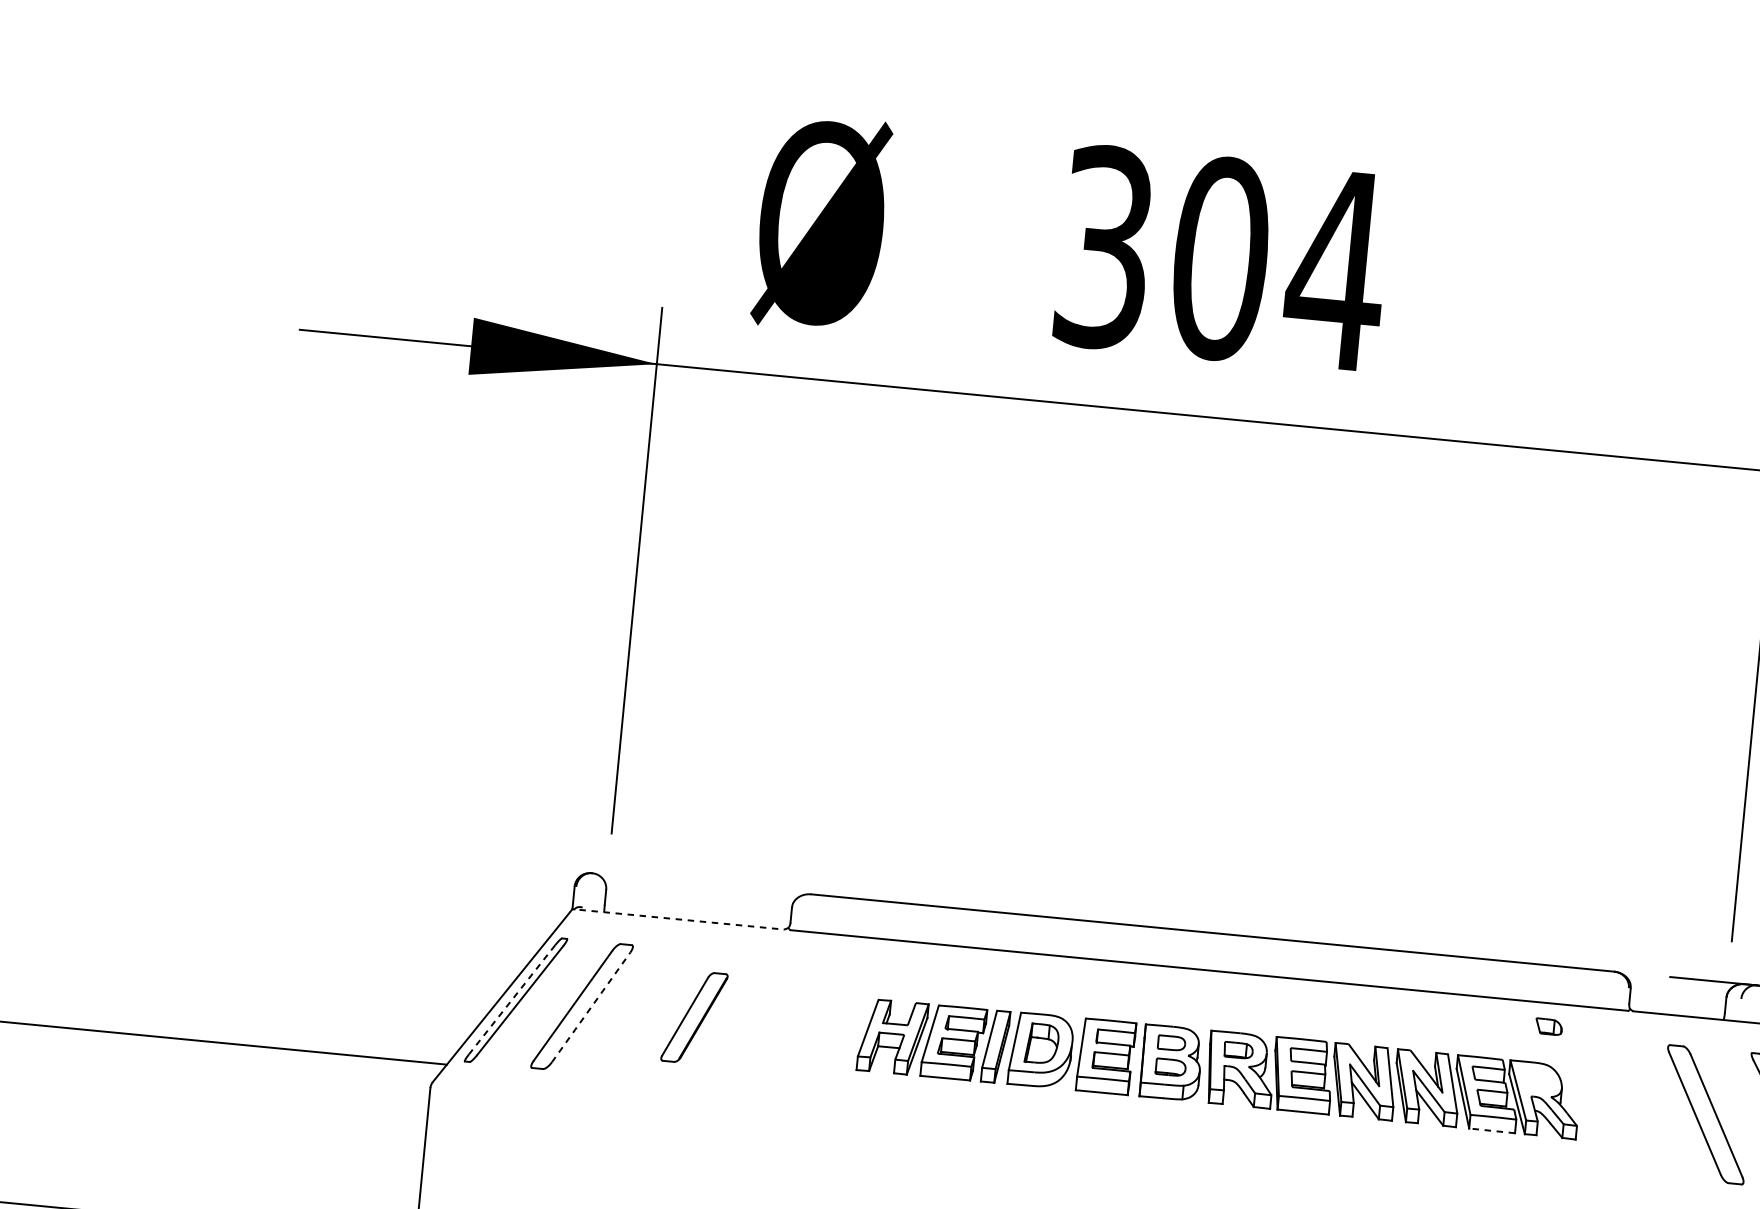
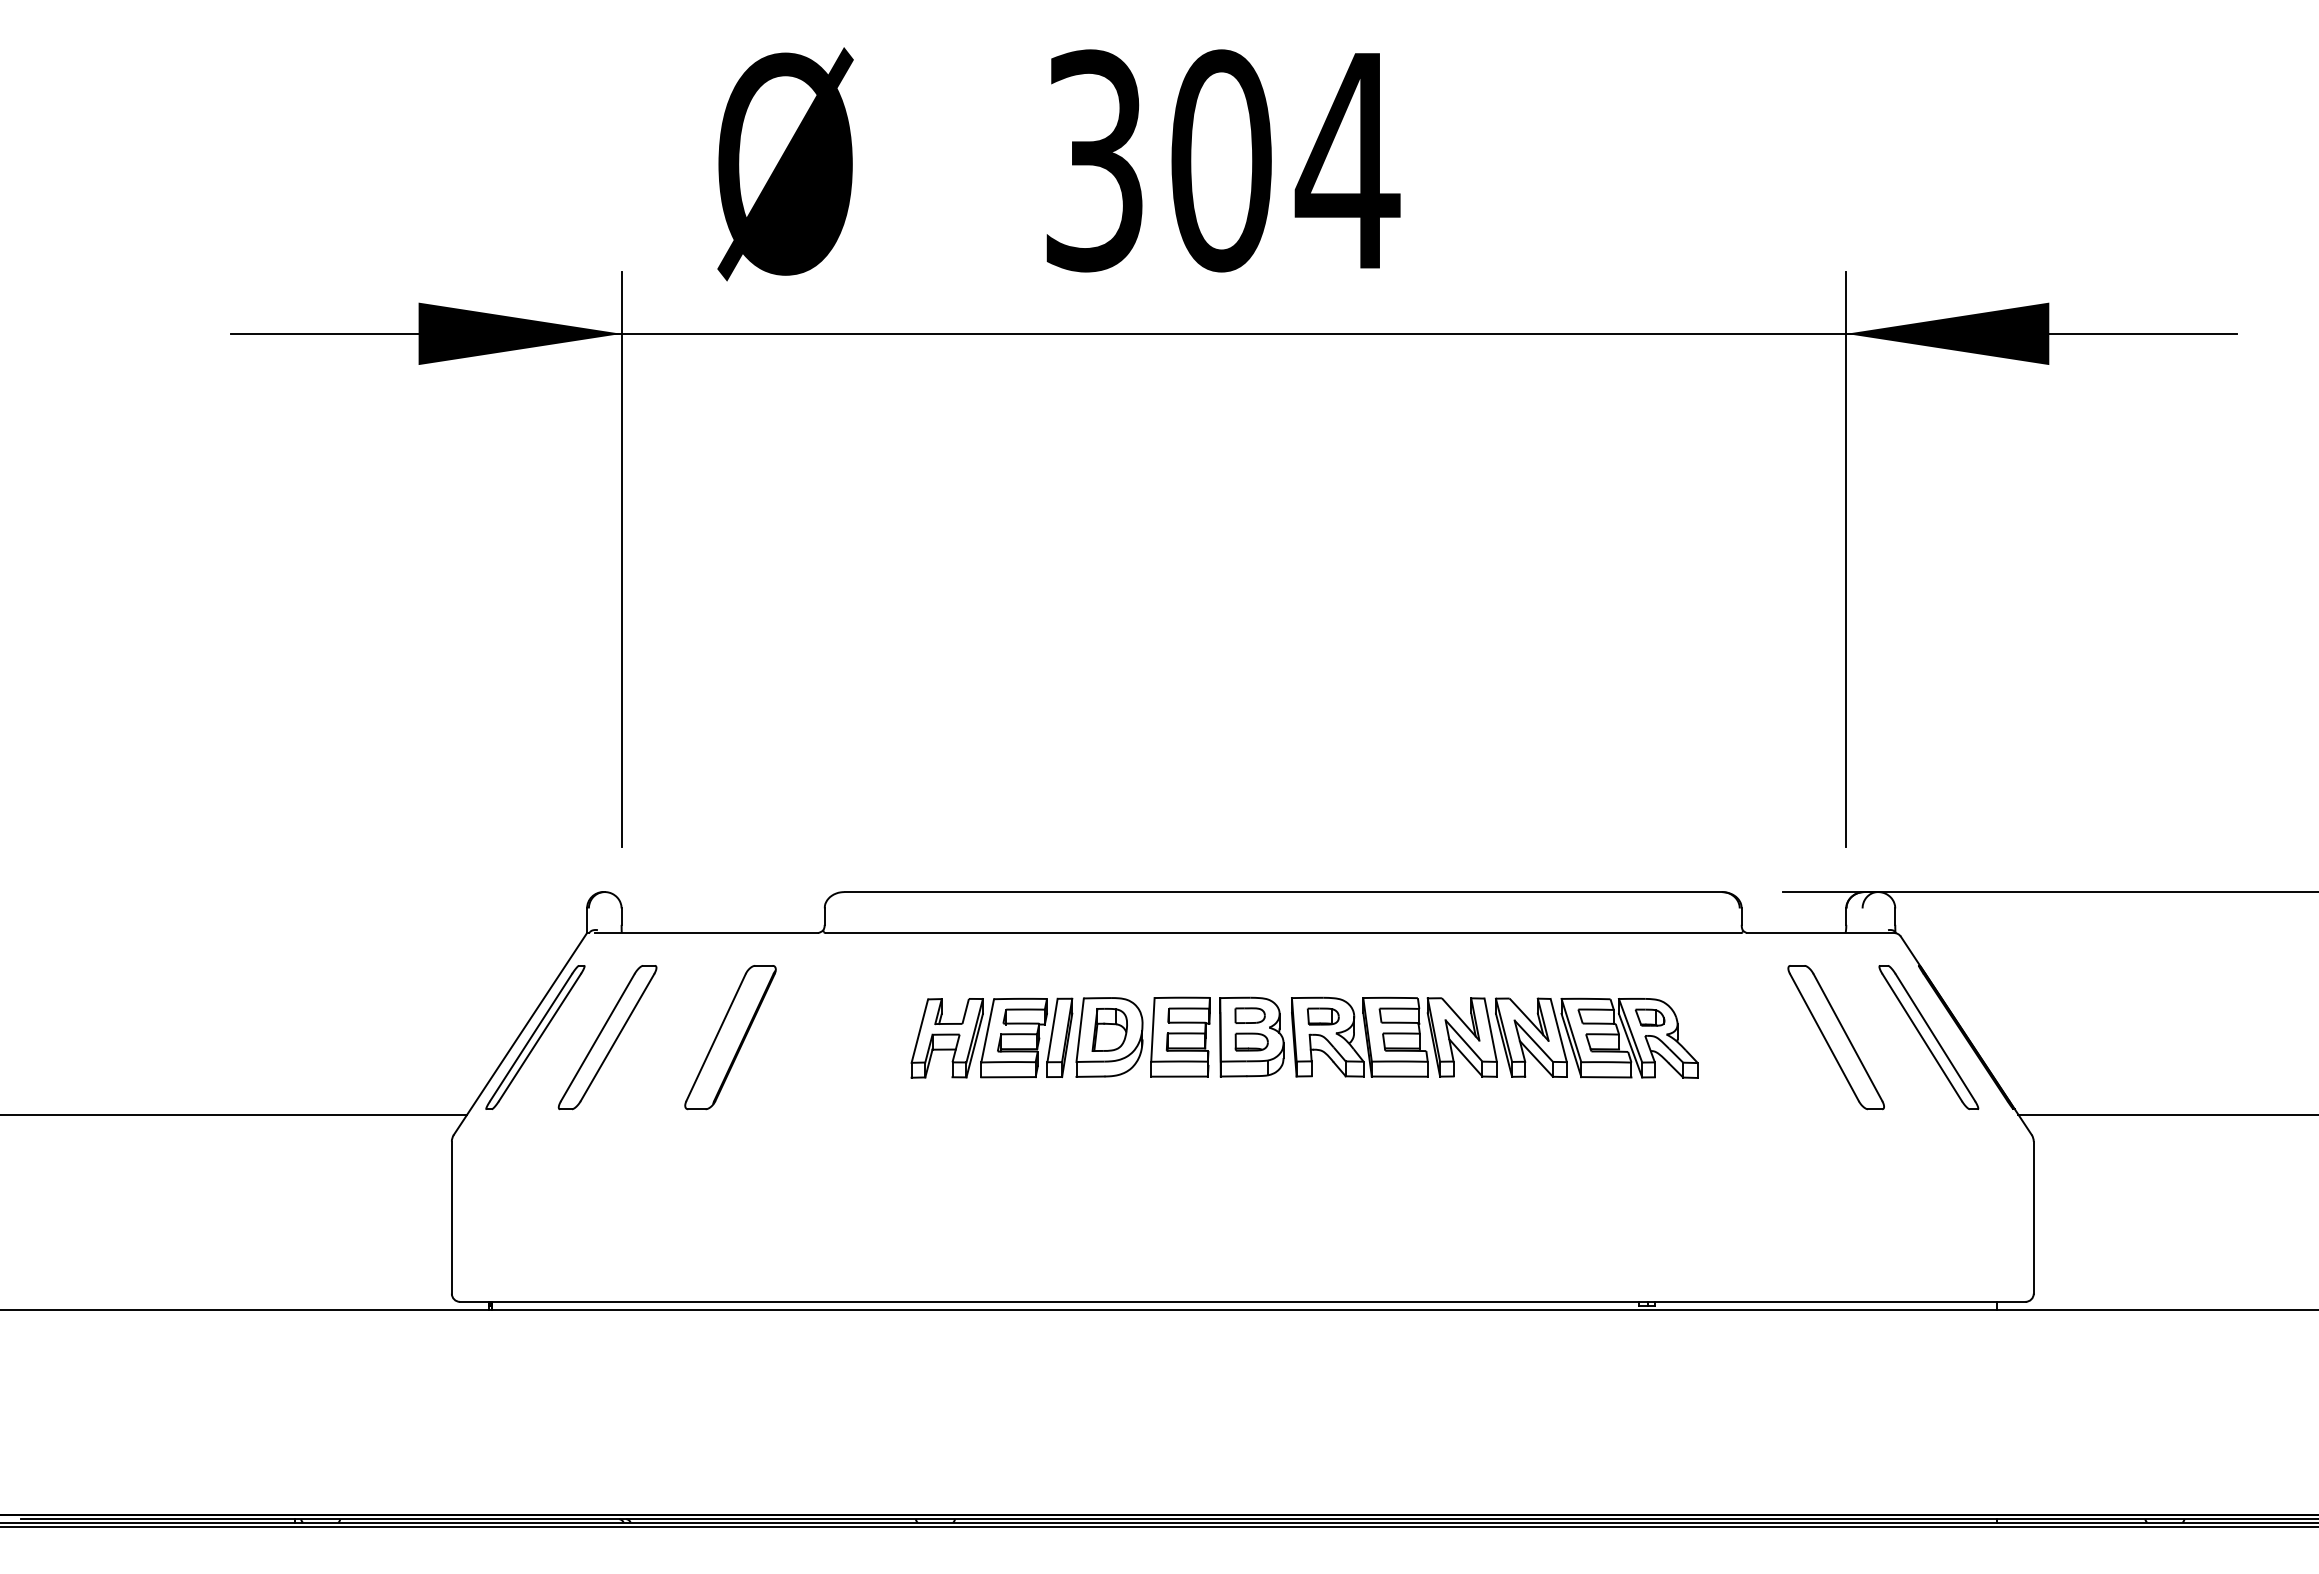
line: (681, 920) -> (706, 933), dashed -> solid
line: (512, 999) -> (531, 1037), dashed -> solid
line: (591, 1007) -> (617, 1037), dashed -> solid
part: (694, 1017) -> (730, 1037), size x1.43
part: (1548, 1026) -> (1649, 1017), moved
line: (1491, 1130) -> (1605, 1077), dashed -> solid

